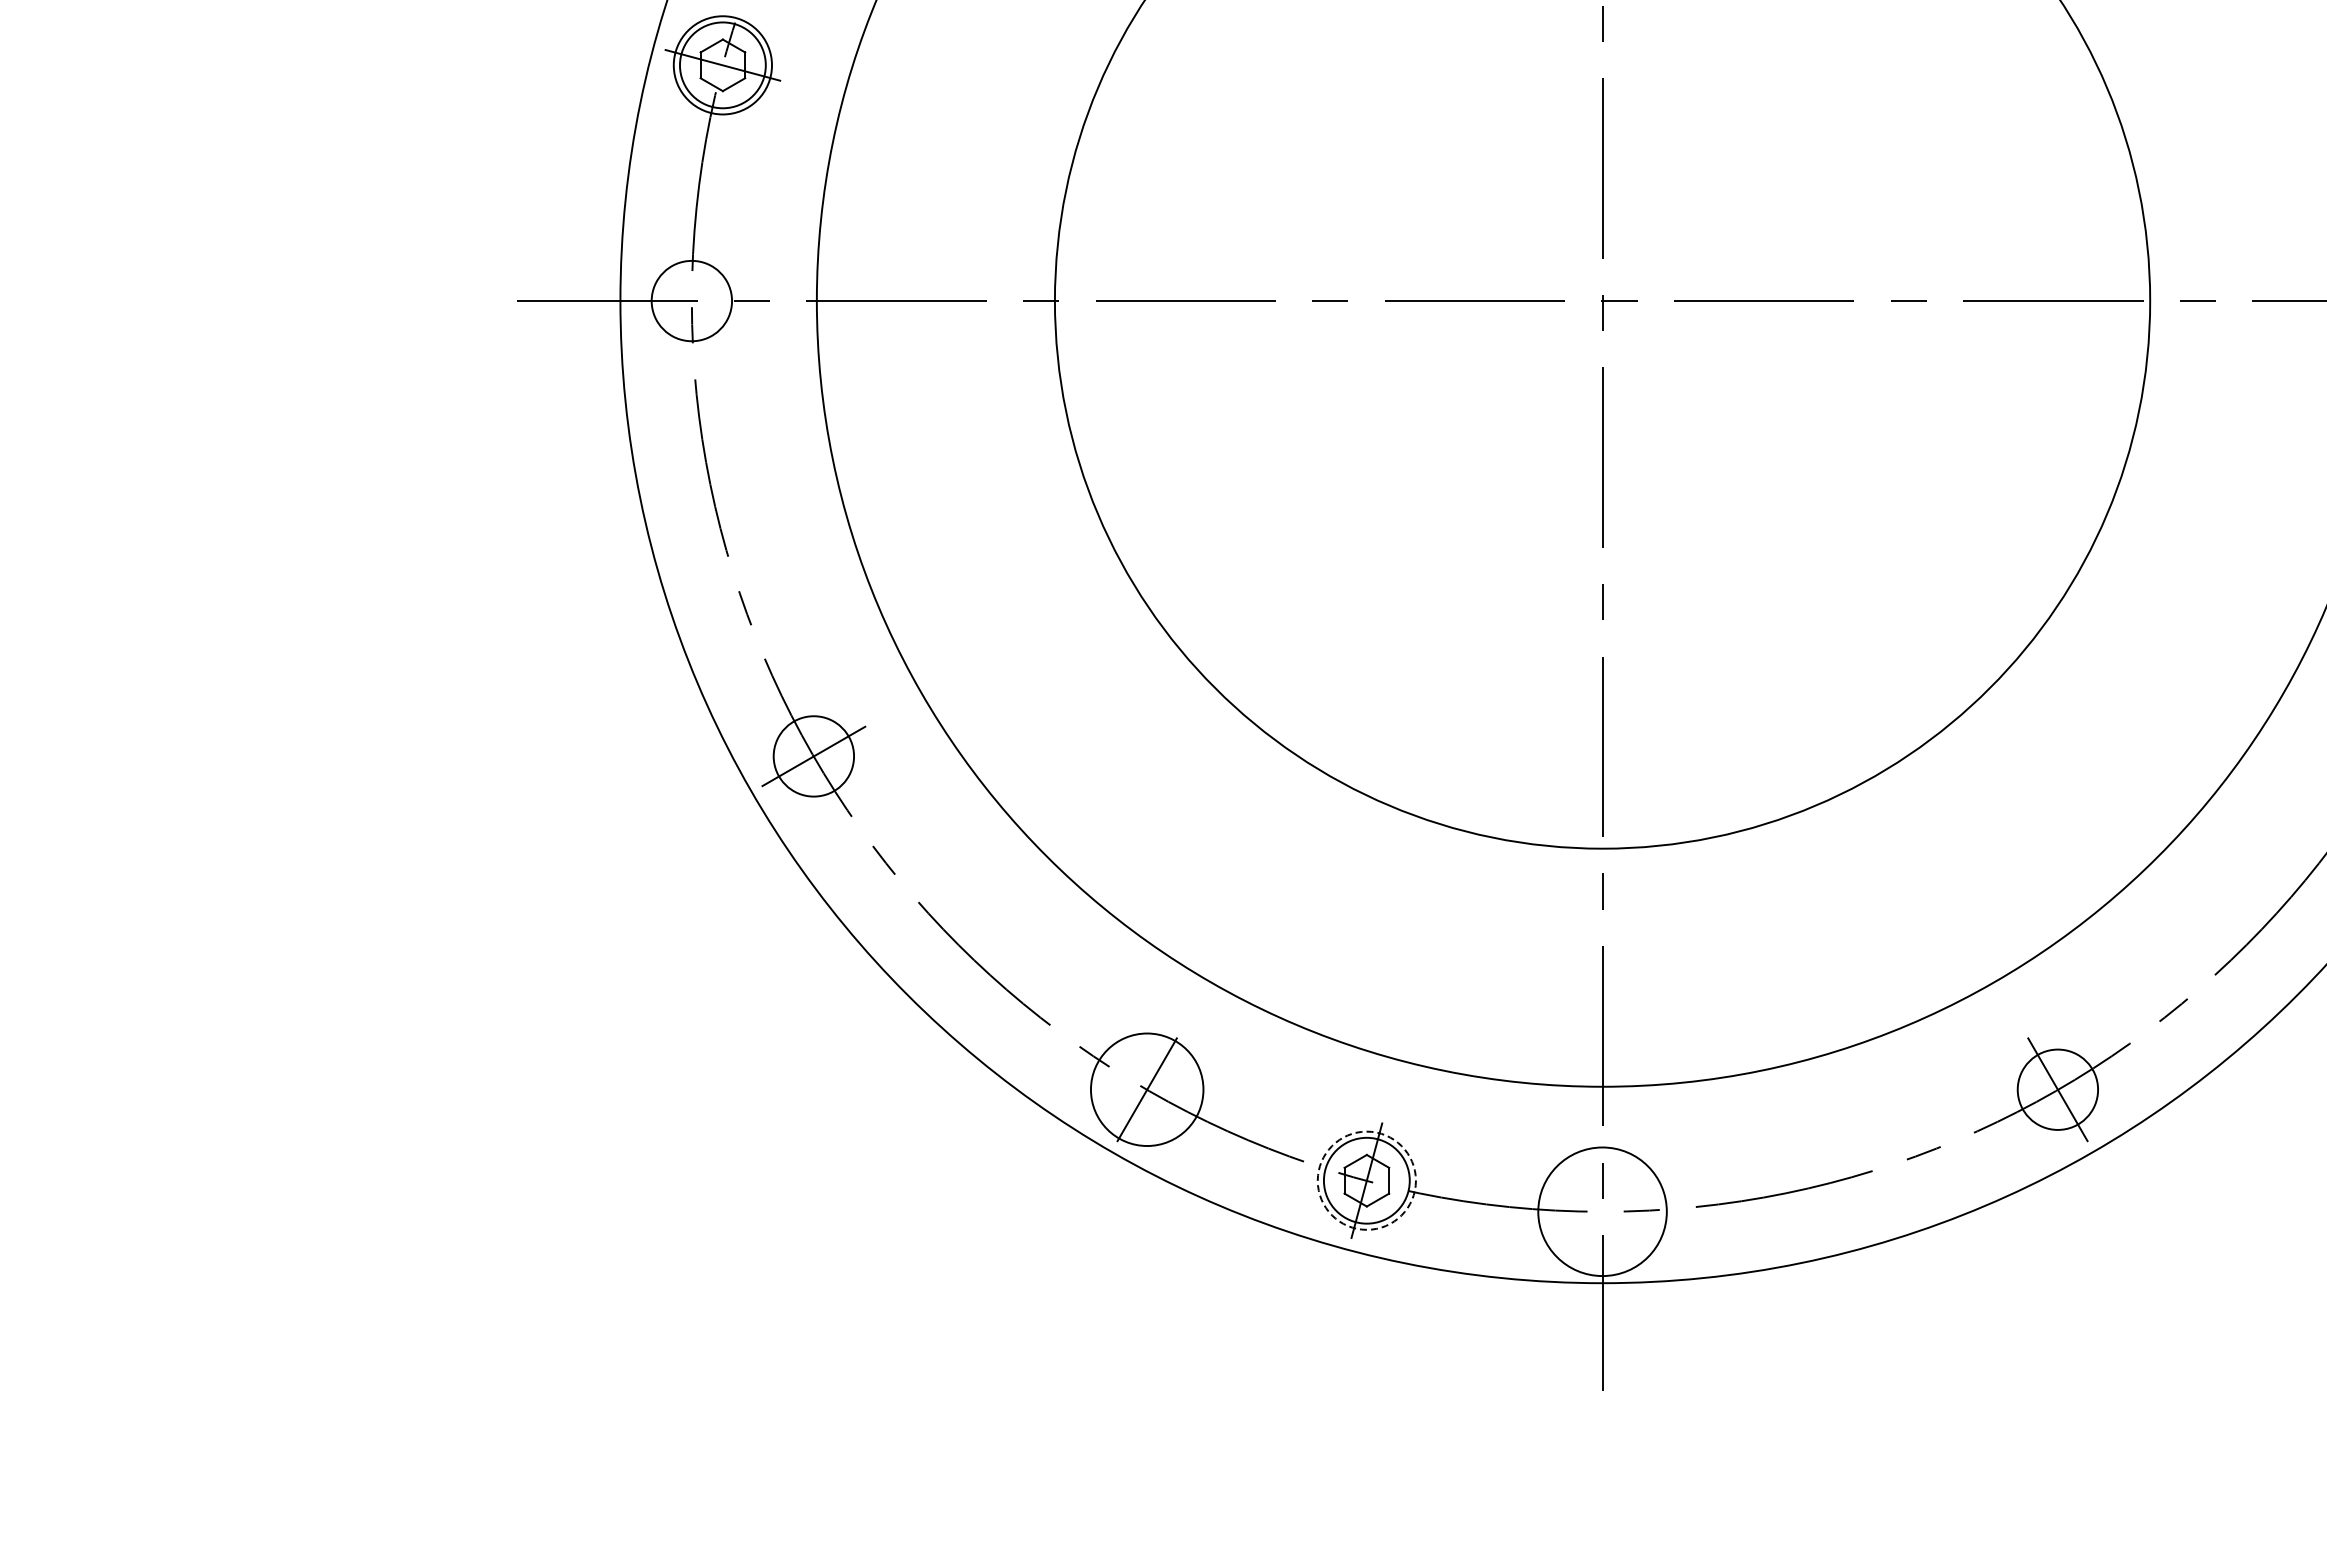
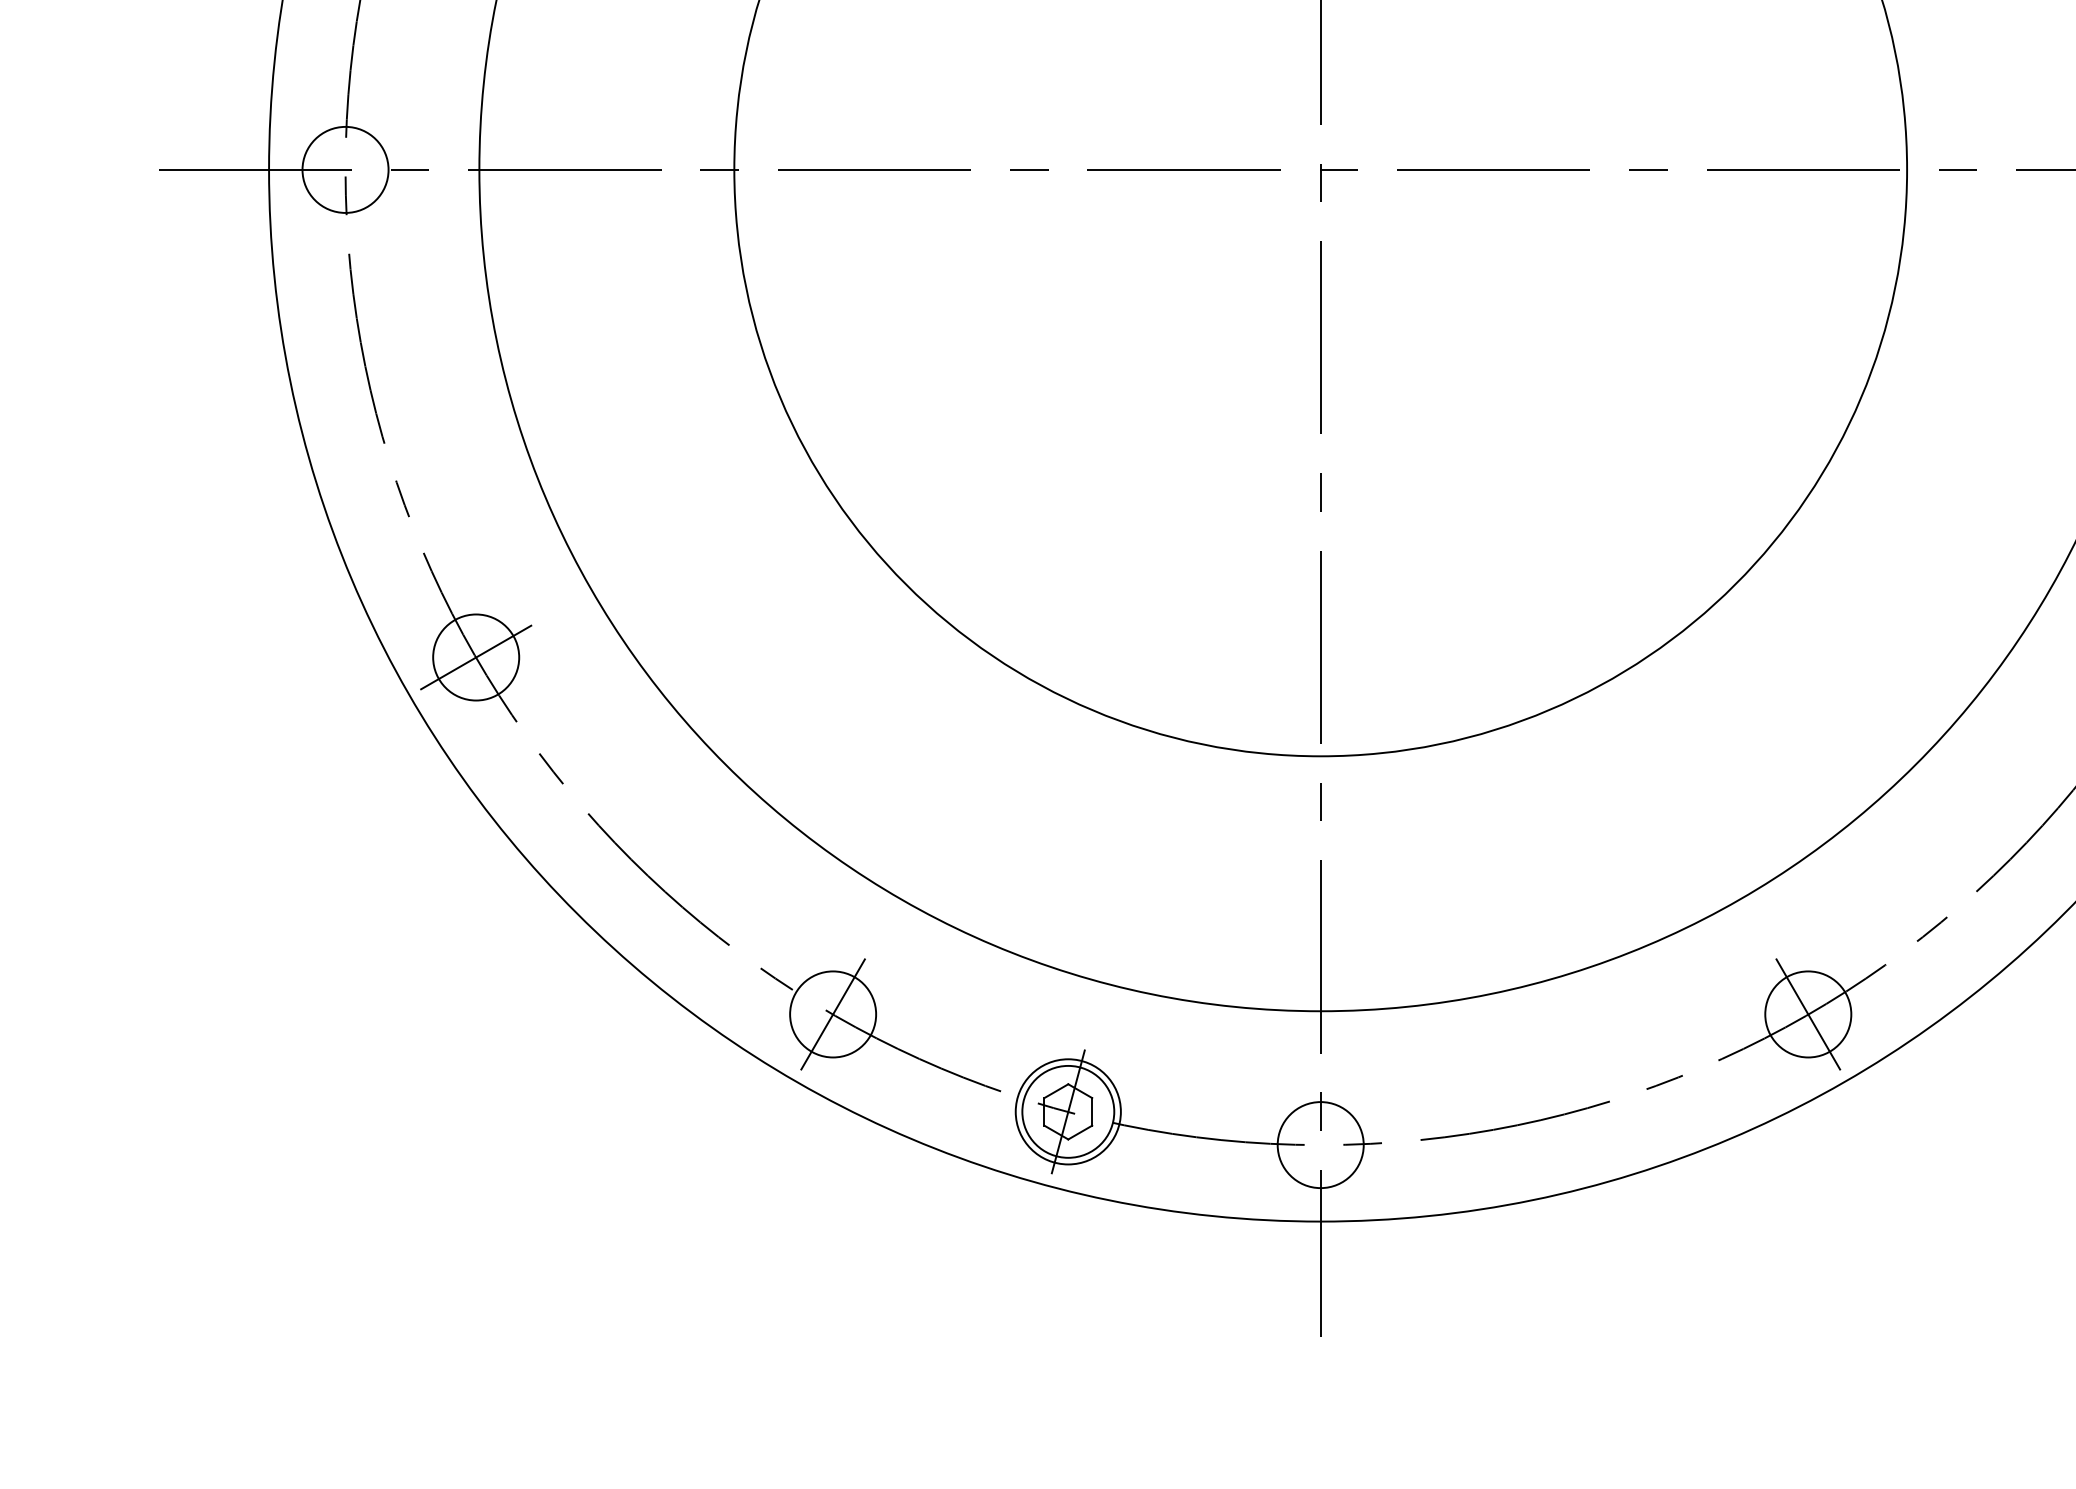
circle: (1147, 1089) -> (833, 1014), size x0.71
circle: (1366, 1180) -> (1067, 1111), dashed -> solid
circle: (1602, 1211) -> (1320, 1144), size x0.62

